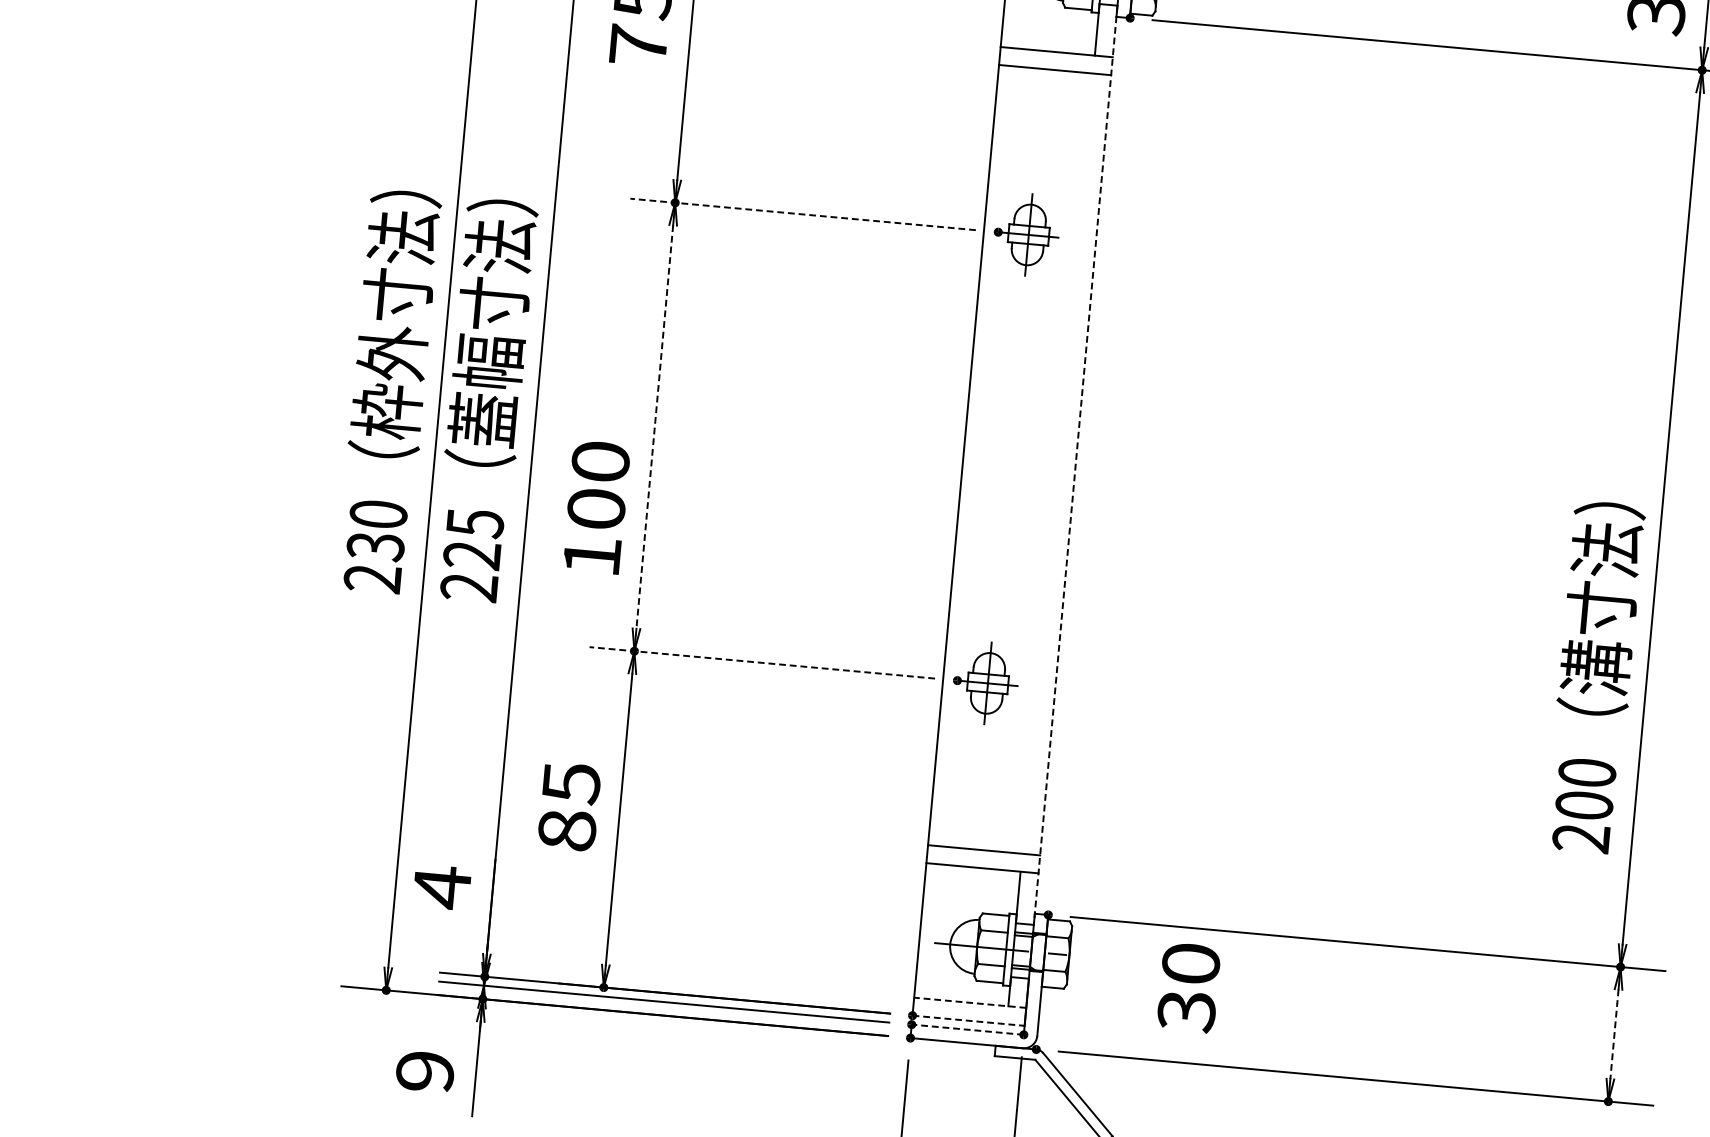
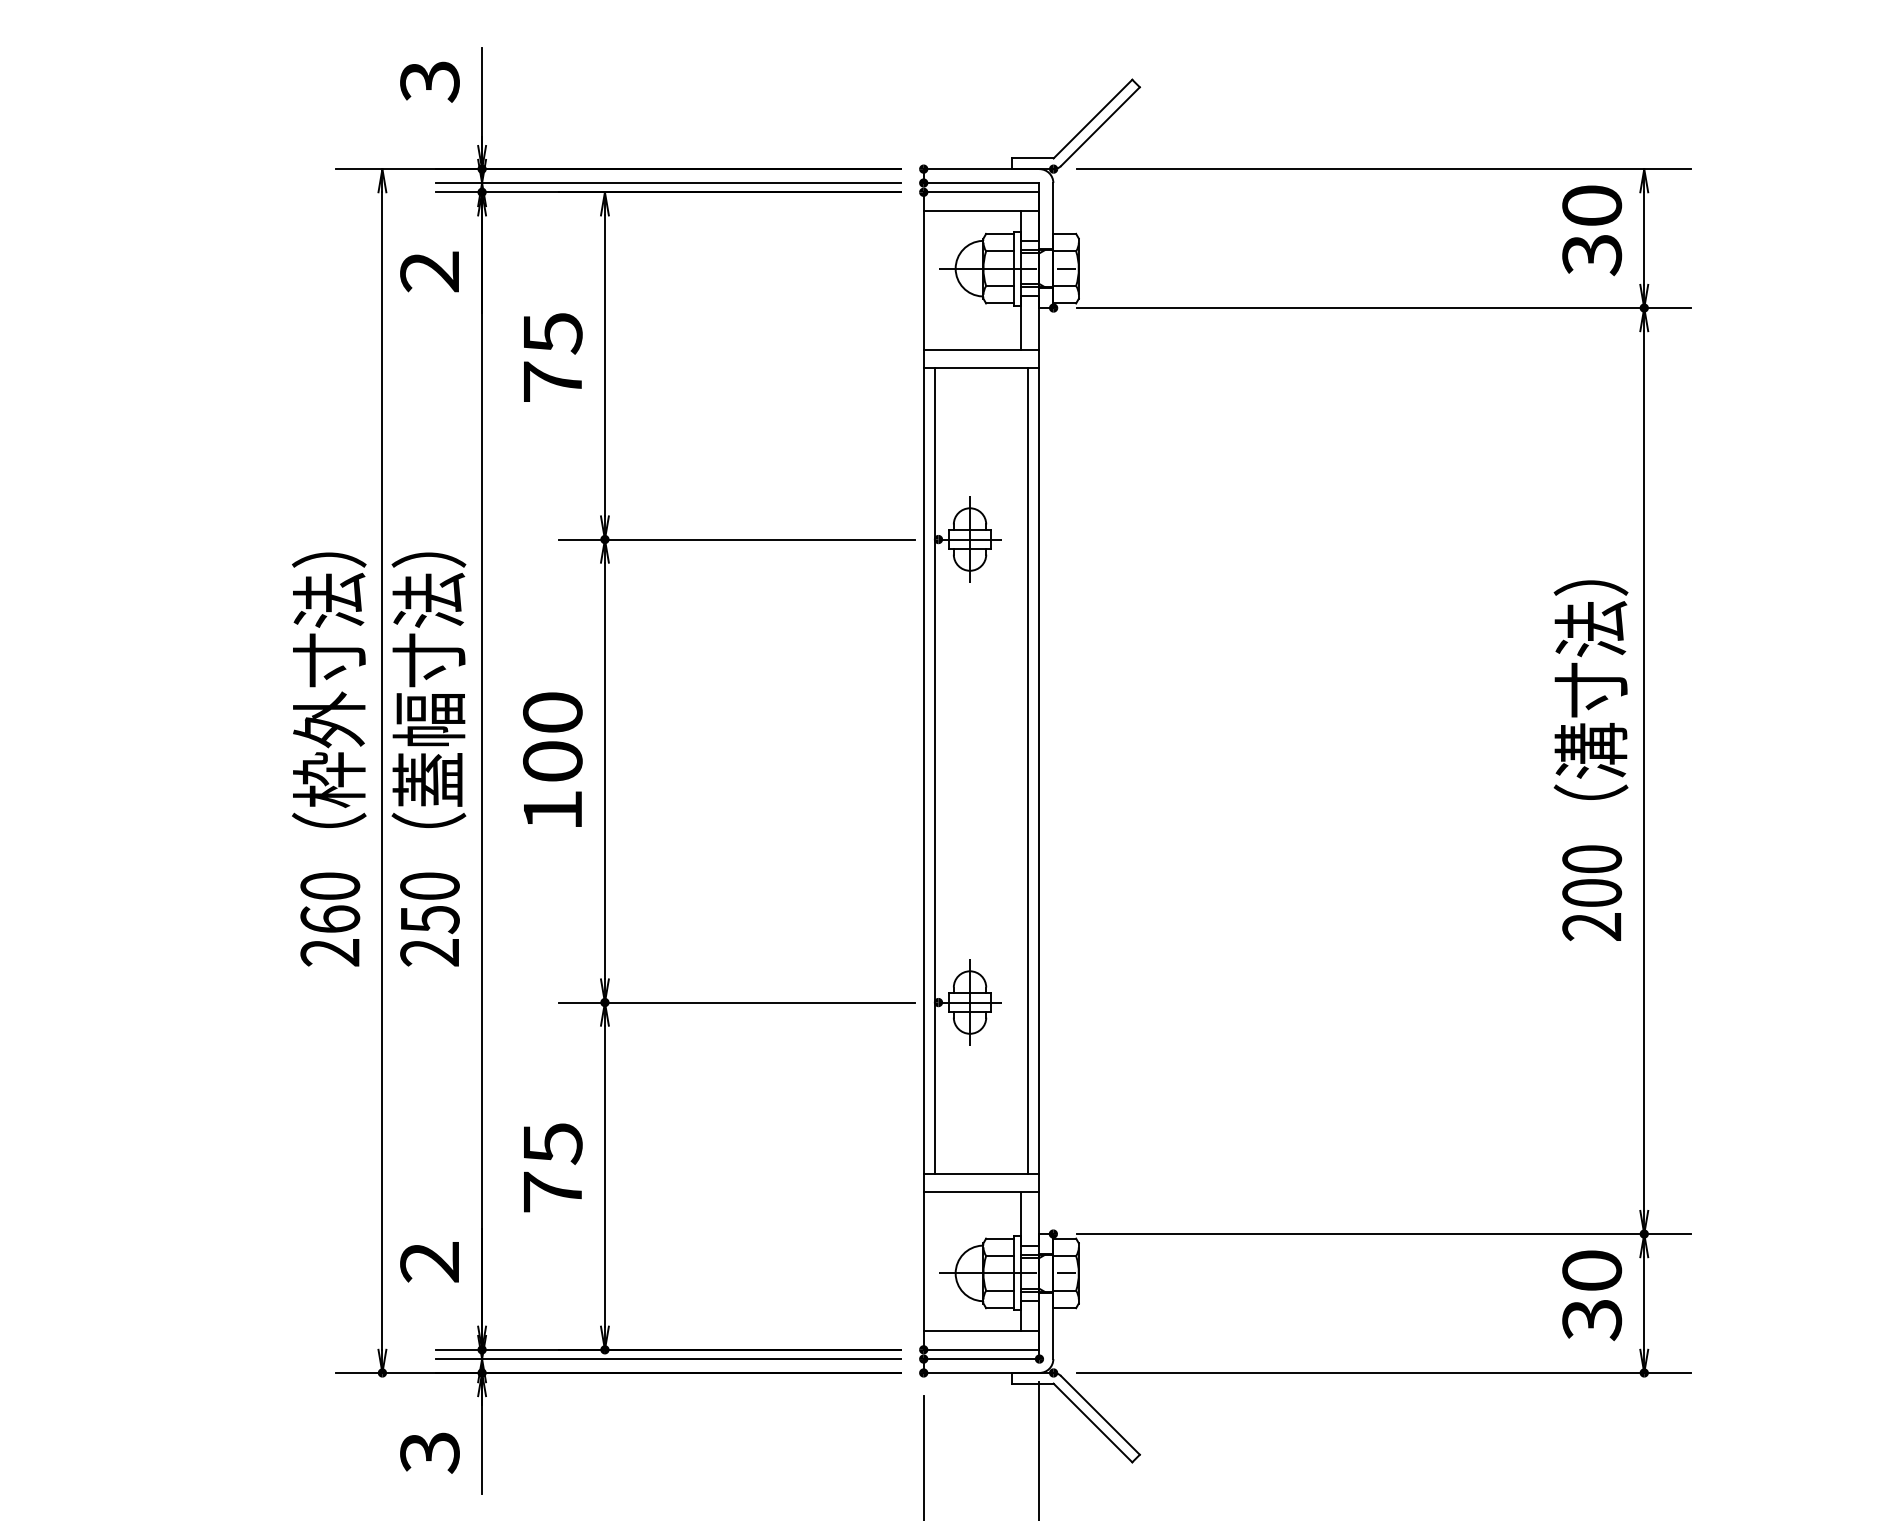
line: (802, 214) -> (736, 539), dashed -> solid
line: (654, 427) -> (604, 771), dashed -> solid
line: (974, 456) -> (935, 771), added
line: (1064, 464) -> (1027, 771), added
line: (1075, 465) -> (1039, 771), dashed -> solid
text: (596, 507) -> (552, 759), moved
text: (473, 539) -> (429, 903), 225 -> 250
text: (375, 546) -> (330, 919), 230 -> 260
line: (761, 662) -> (736, 1002), dashed -> solid
text: (1594, 677) -> (1590, 760), moved
text: (566, 829) -> (552, 1191), 85 -> 75
text: (441, 887) -> (429, 1262), 4 -> 2
text: (1189, 987) -> (1592, 1295), moved
line: (970, 1003) -> (981, 1331), dashed -> solid
line: (968, 1020) -> (981, 1349), dashed -> solid
line: (967, 1030) -> (981, 1359), dashed -> solid
line: (1614, 1035) -> (1644, 1304), dashed -> solid
text: (424, 1071) -> (429, 1452), 9 -> 3

